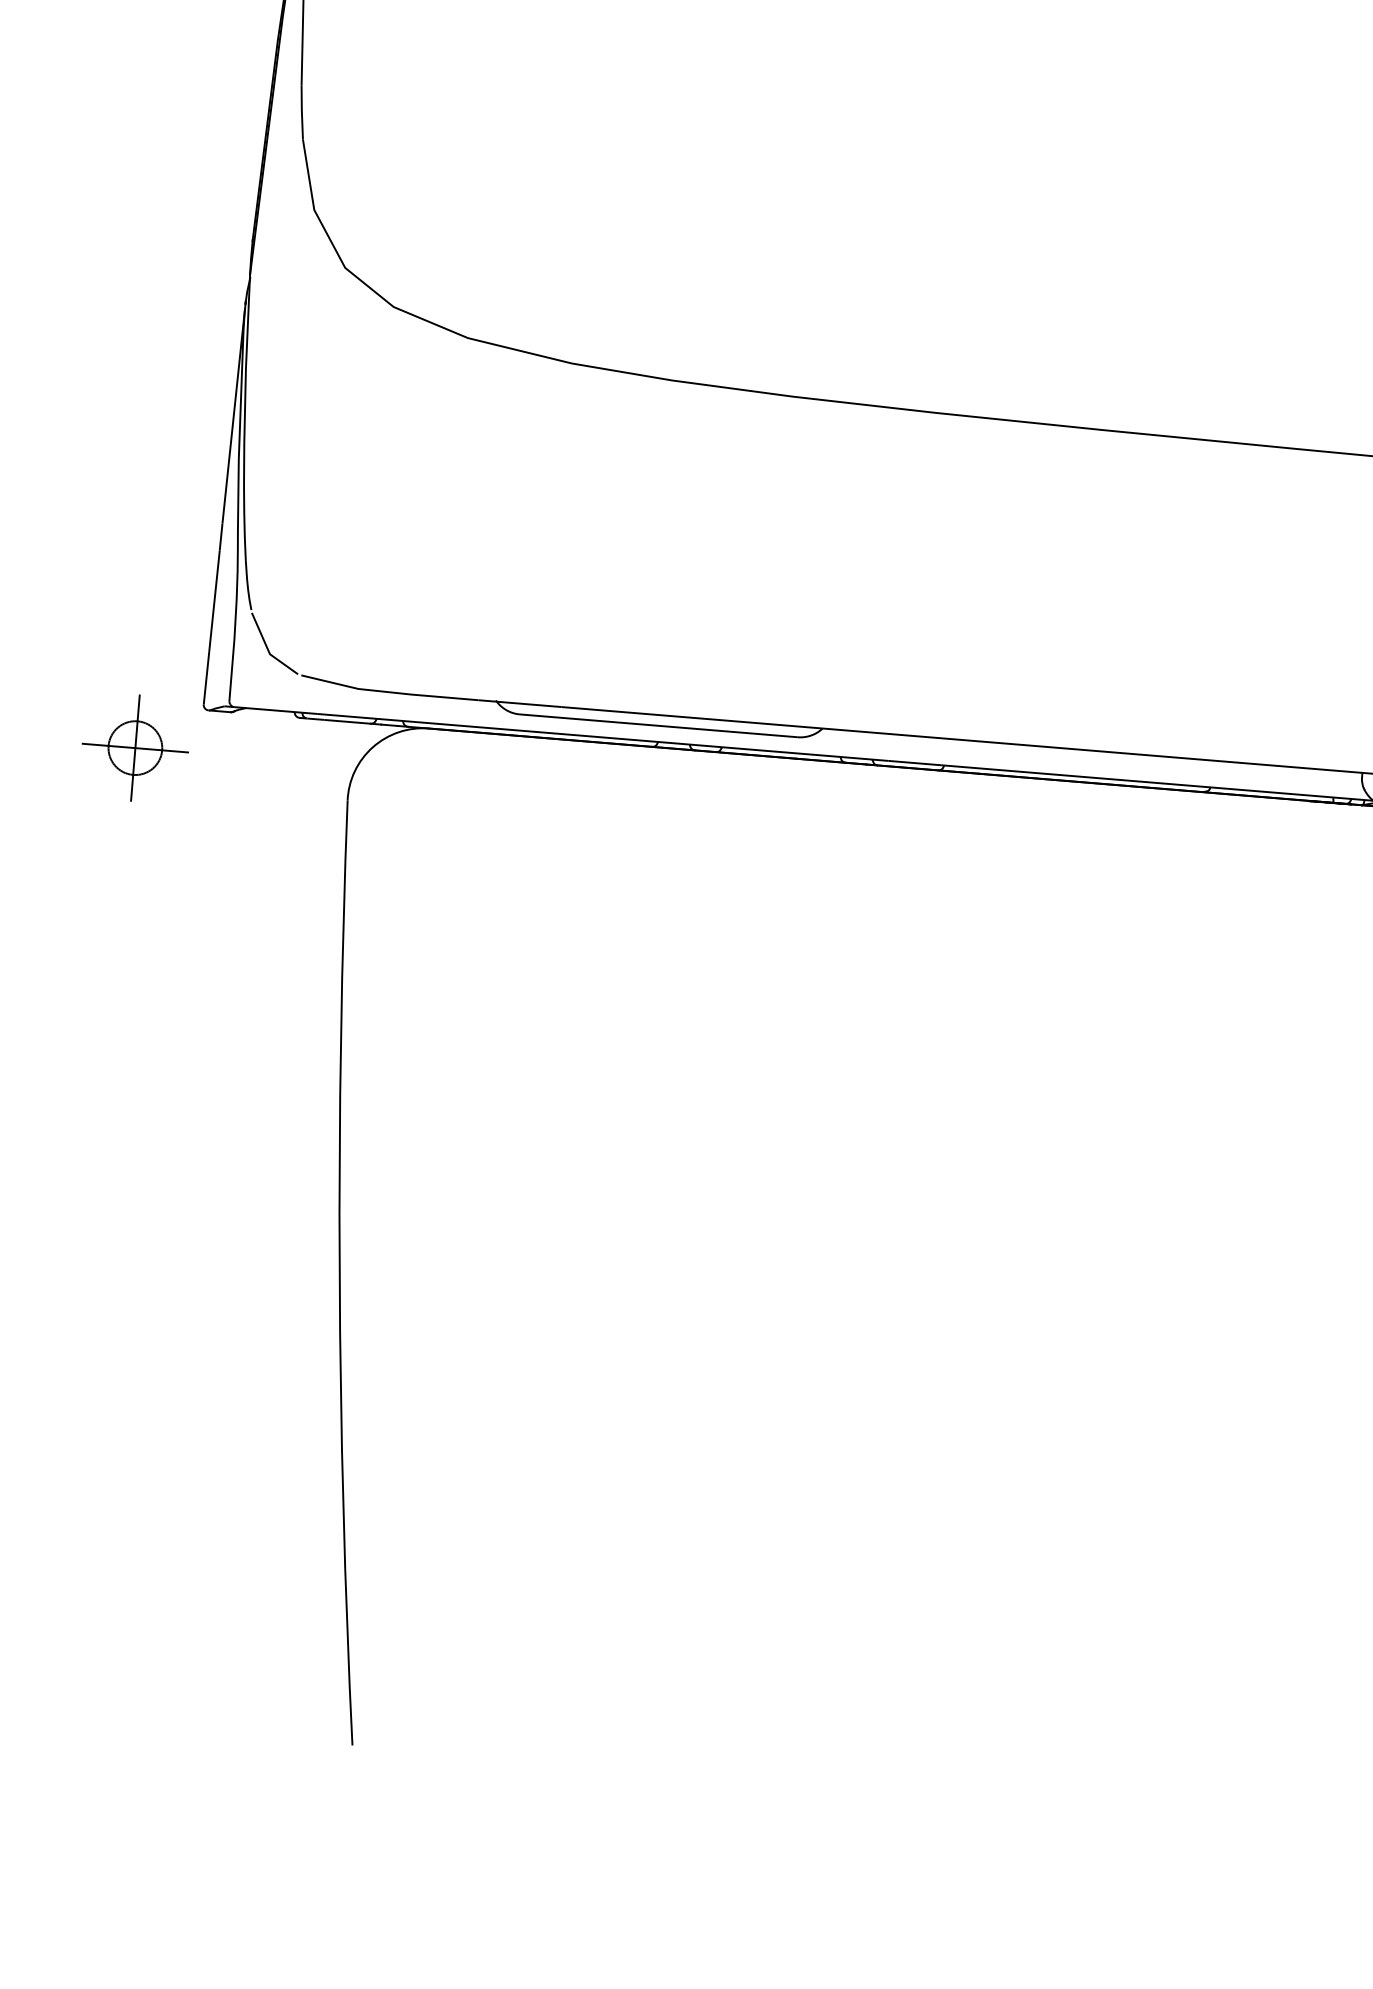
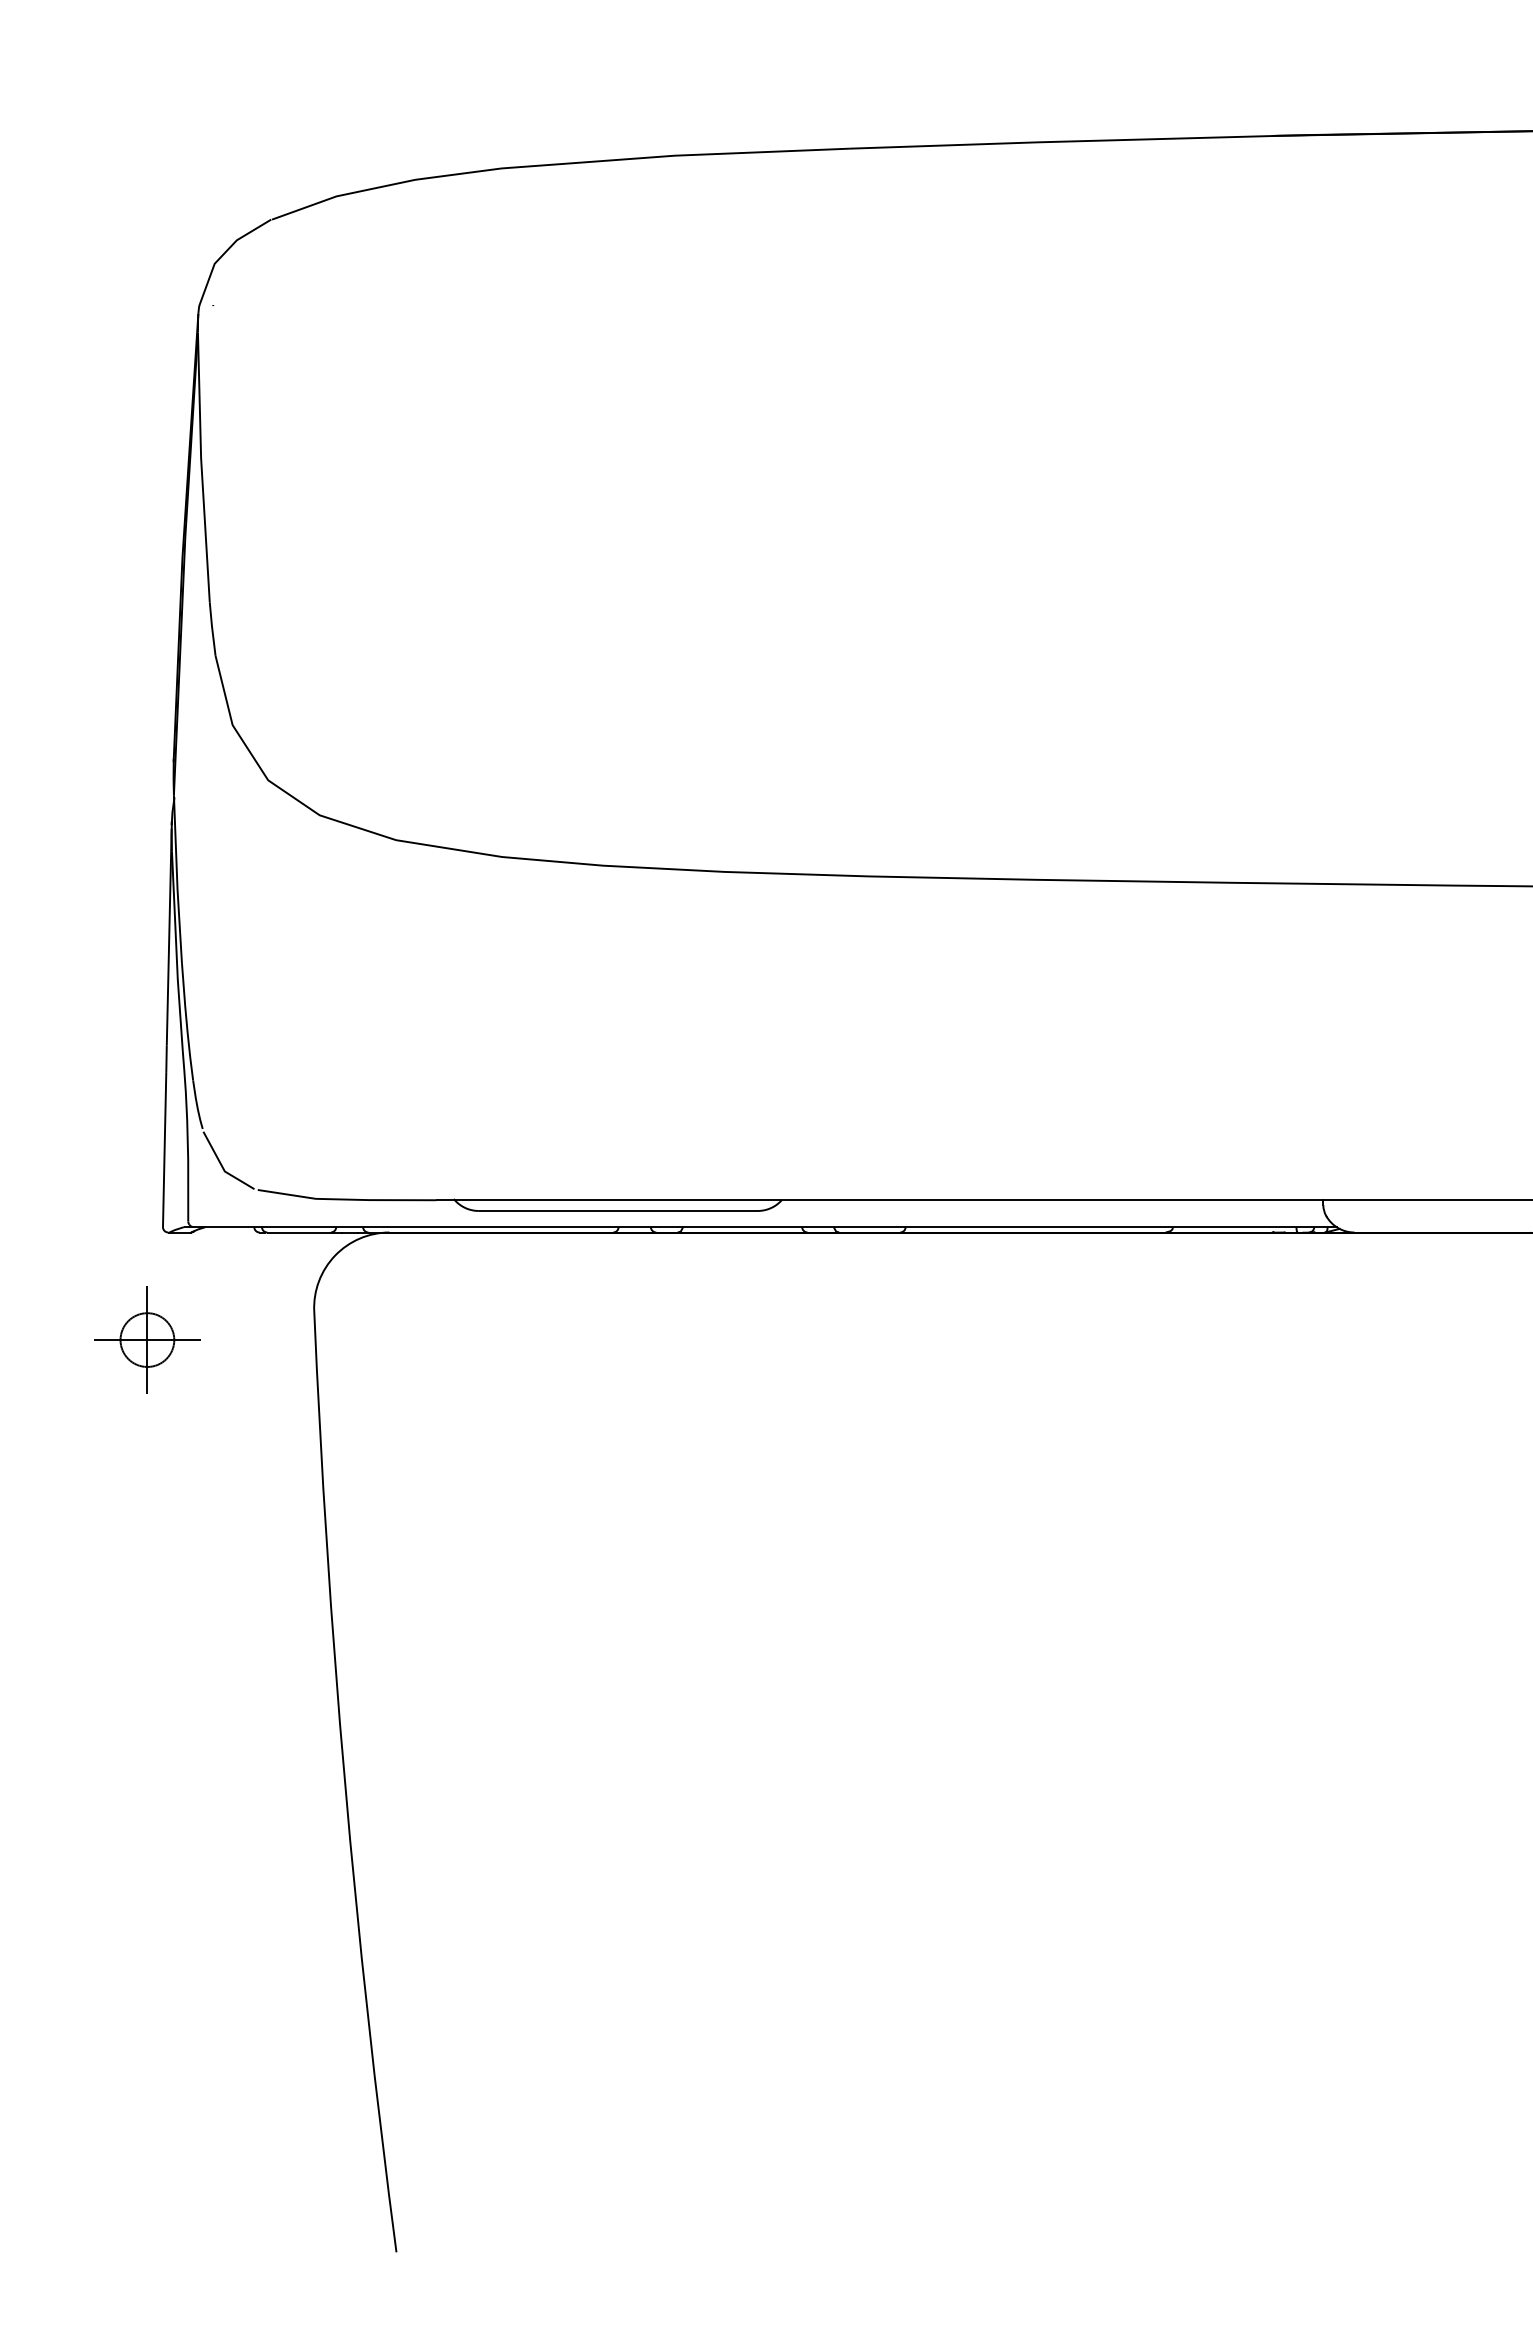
part: (135, 747) -> (147, 1339), moved

